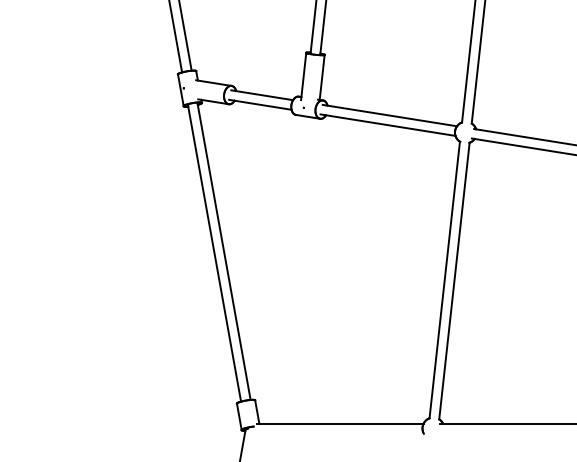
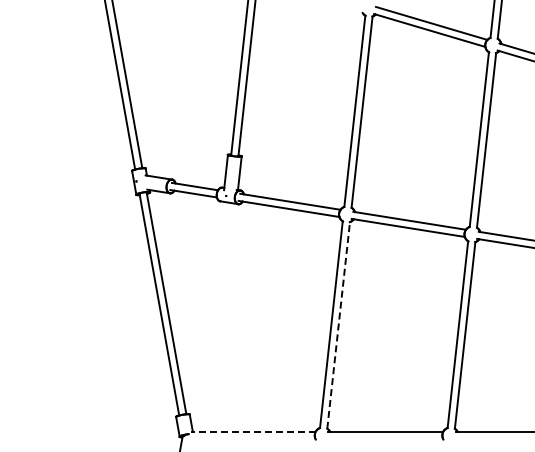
line: (454, 279) -> (338, 324), solid -> dashed
line: (339, 423) -> (252, 431), solid -> dashed

